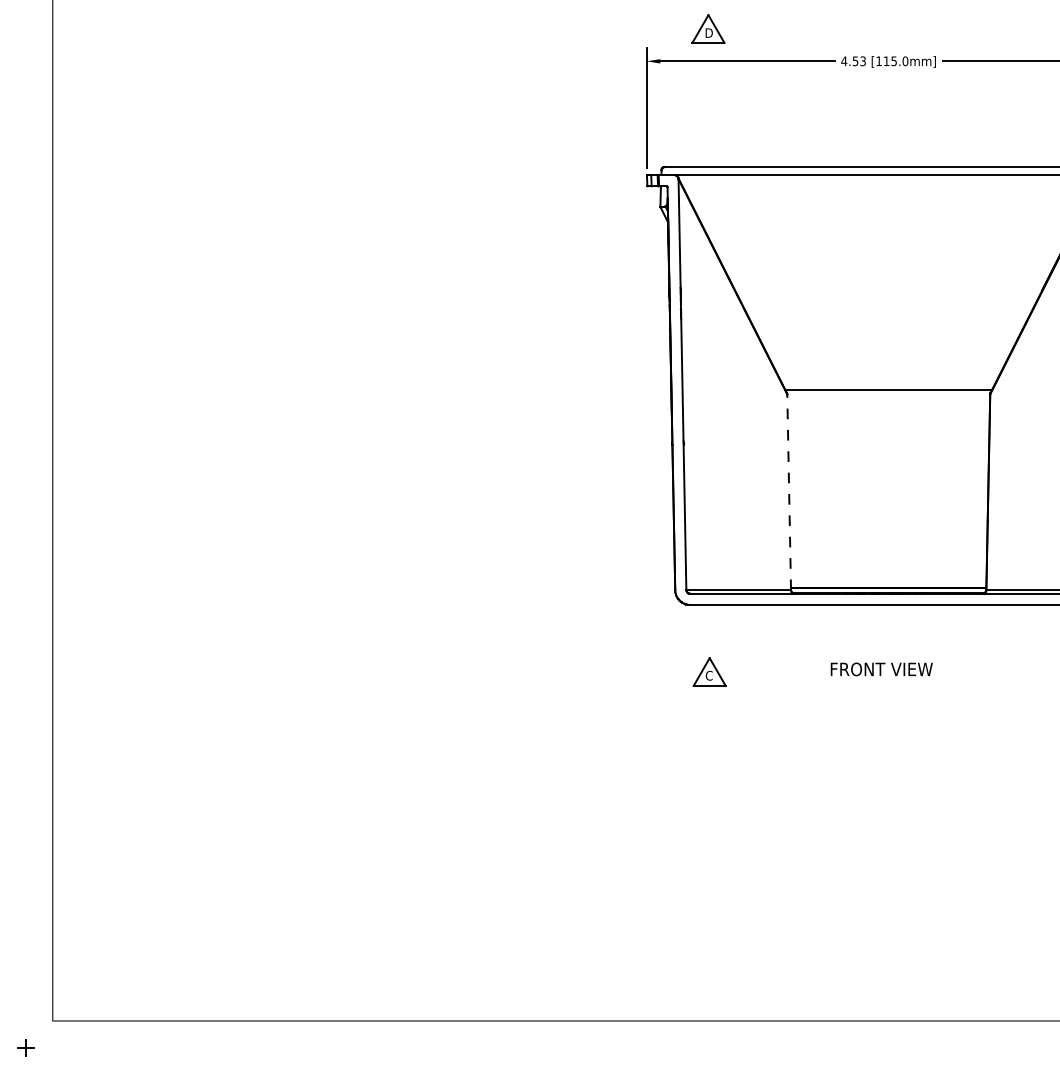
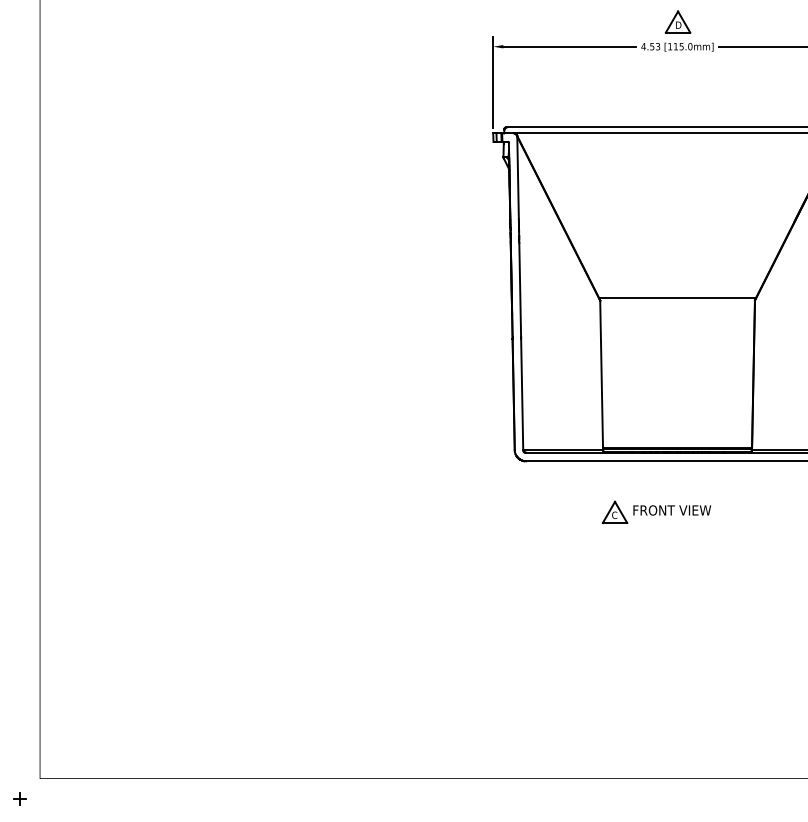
part: (707, 28) -> (677, 21), moved
line: (788, 492) -> (601, 375), dashed -> solid
part: (708, 670) -> (614, 511), moved

